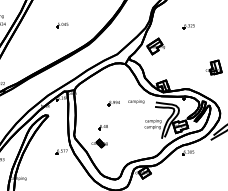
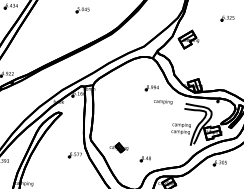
part: (113, 103) -> (151, 88), moved
part: (102, 127) -> (144, 159), moved

